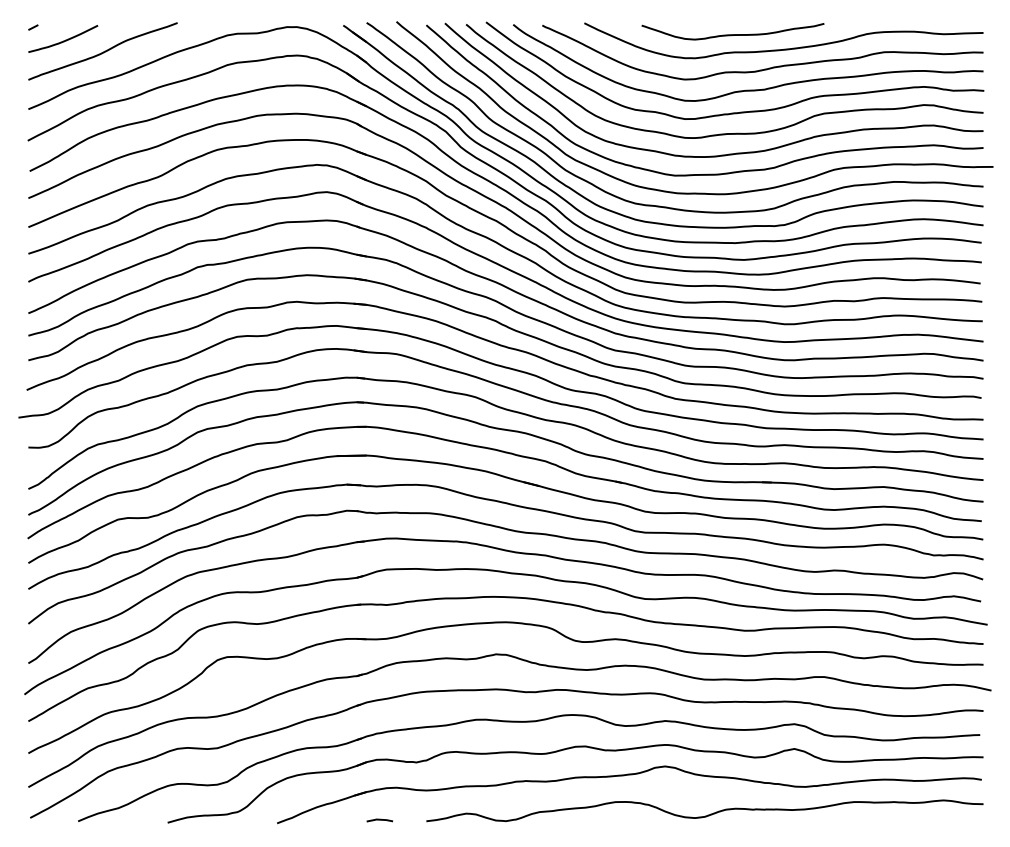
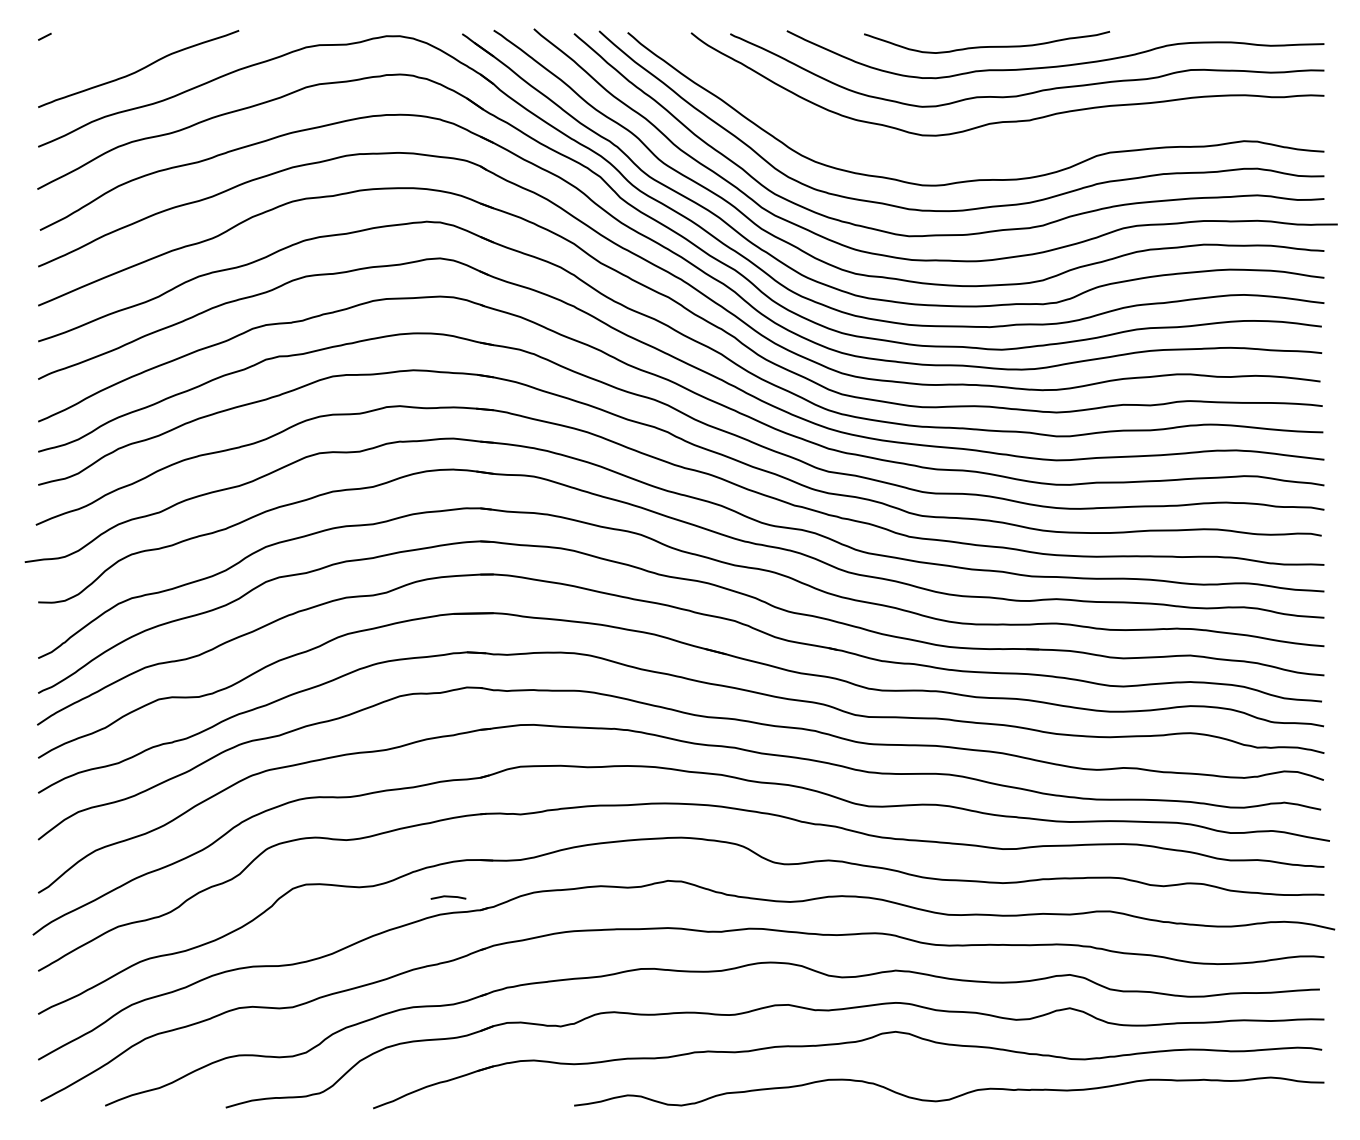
curve: (65, 39) -> (87, 53), removed
curve: (739, 111) -> (995, 150), removed
line: (379, 820) -> (448, 897), moved

